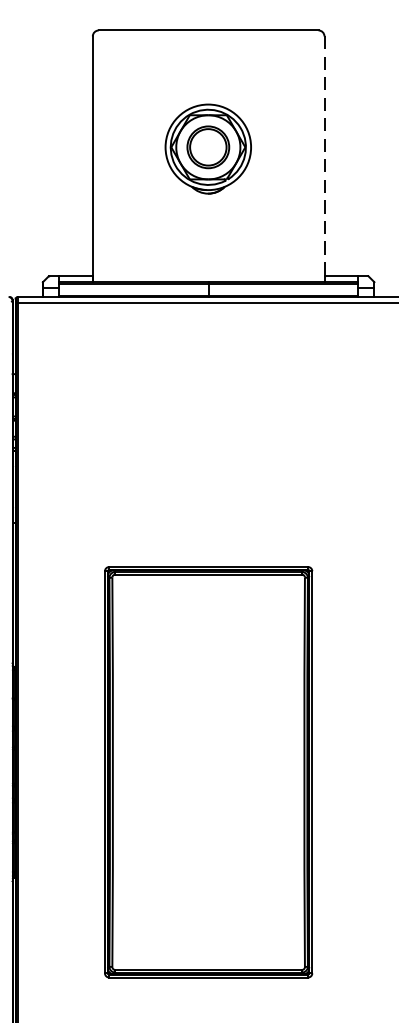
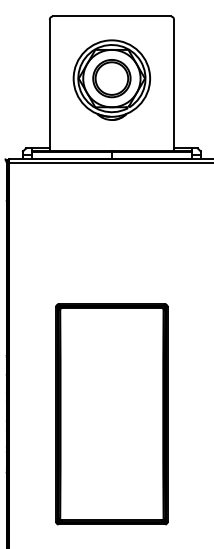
part: (207, 147) -> (111, 79), size x1.67
line: (325, 159) -> (174, 85), dashed -> solid

